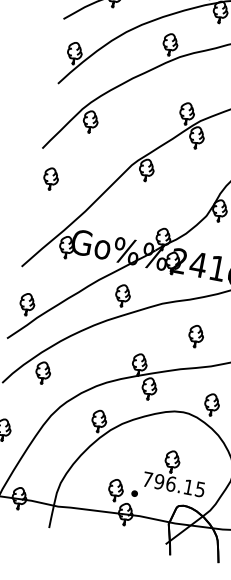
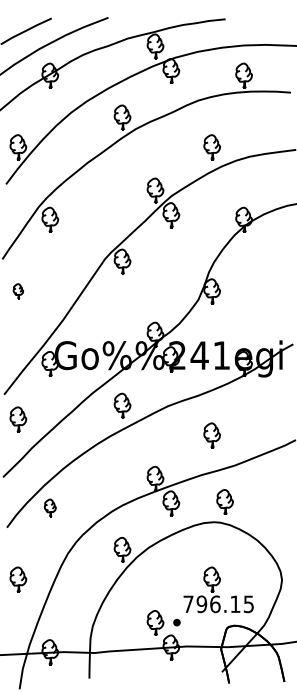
part: (51, 179) -> (18, 291), size x0.6
part: (27, 304) -> (18, 419), moved
part: (43, 372) -> (50, 507), size x0.7
part: (211, 404) -> (224, 501), moved

